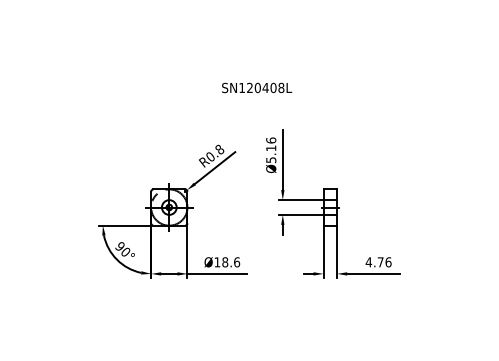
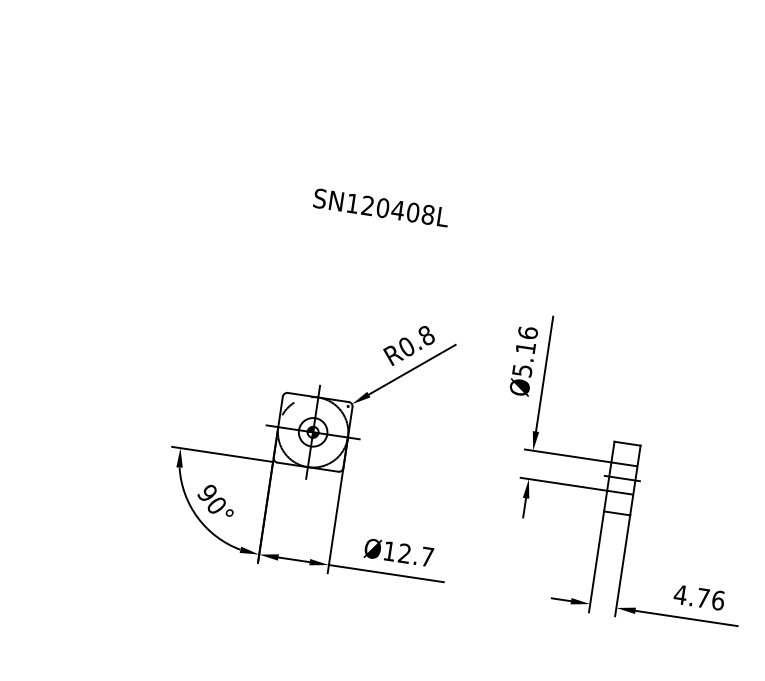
text: (257, 87) -> (382, 207), moved
text: (231, 262) -> (416, 555), Ø18.6 -> Ø12.7

